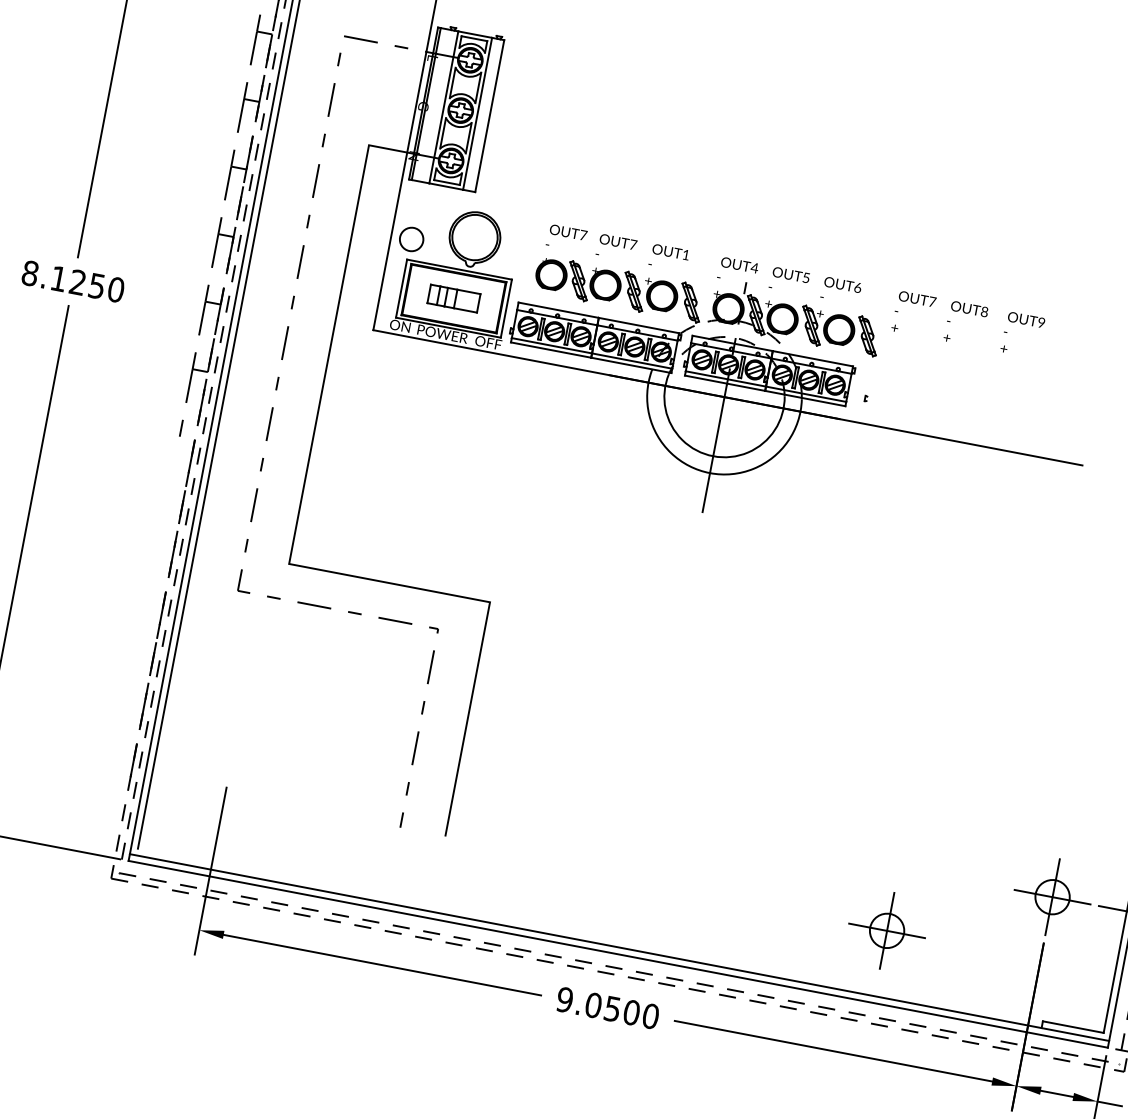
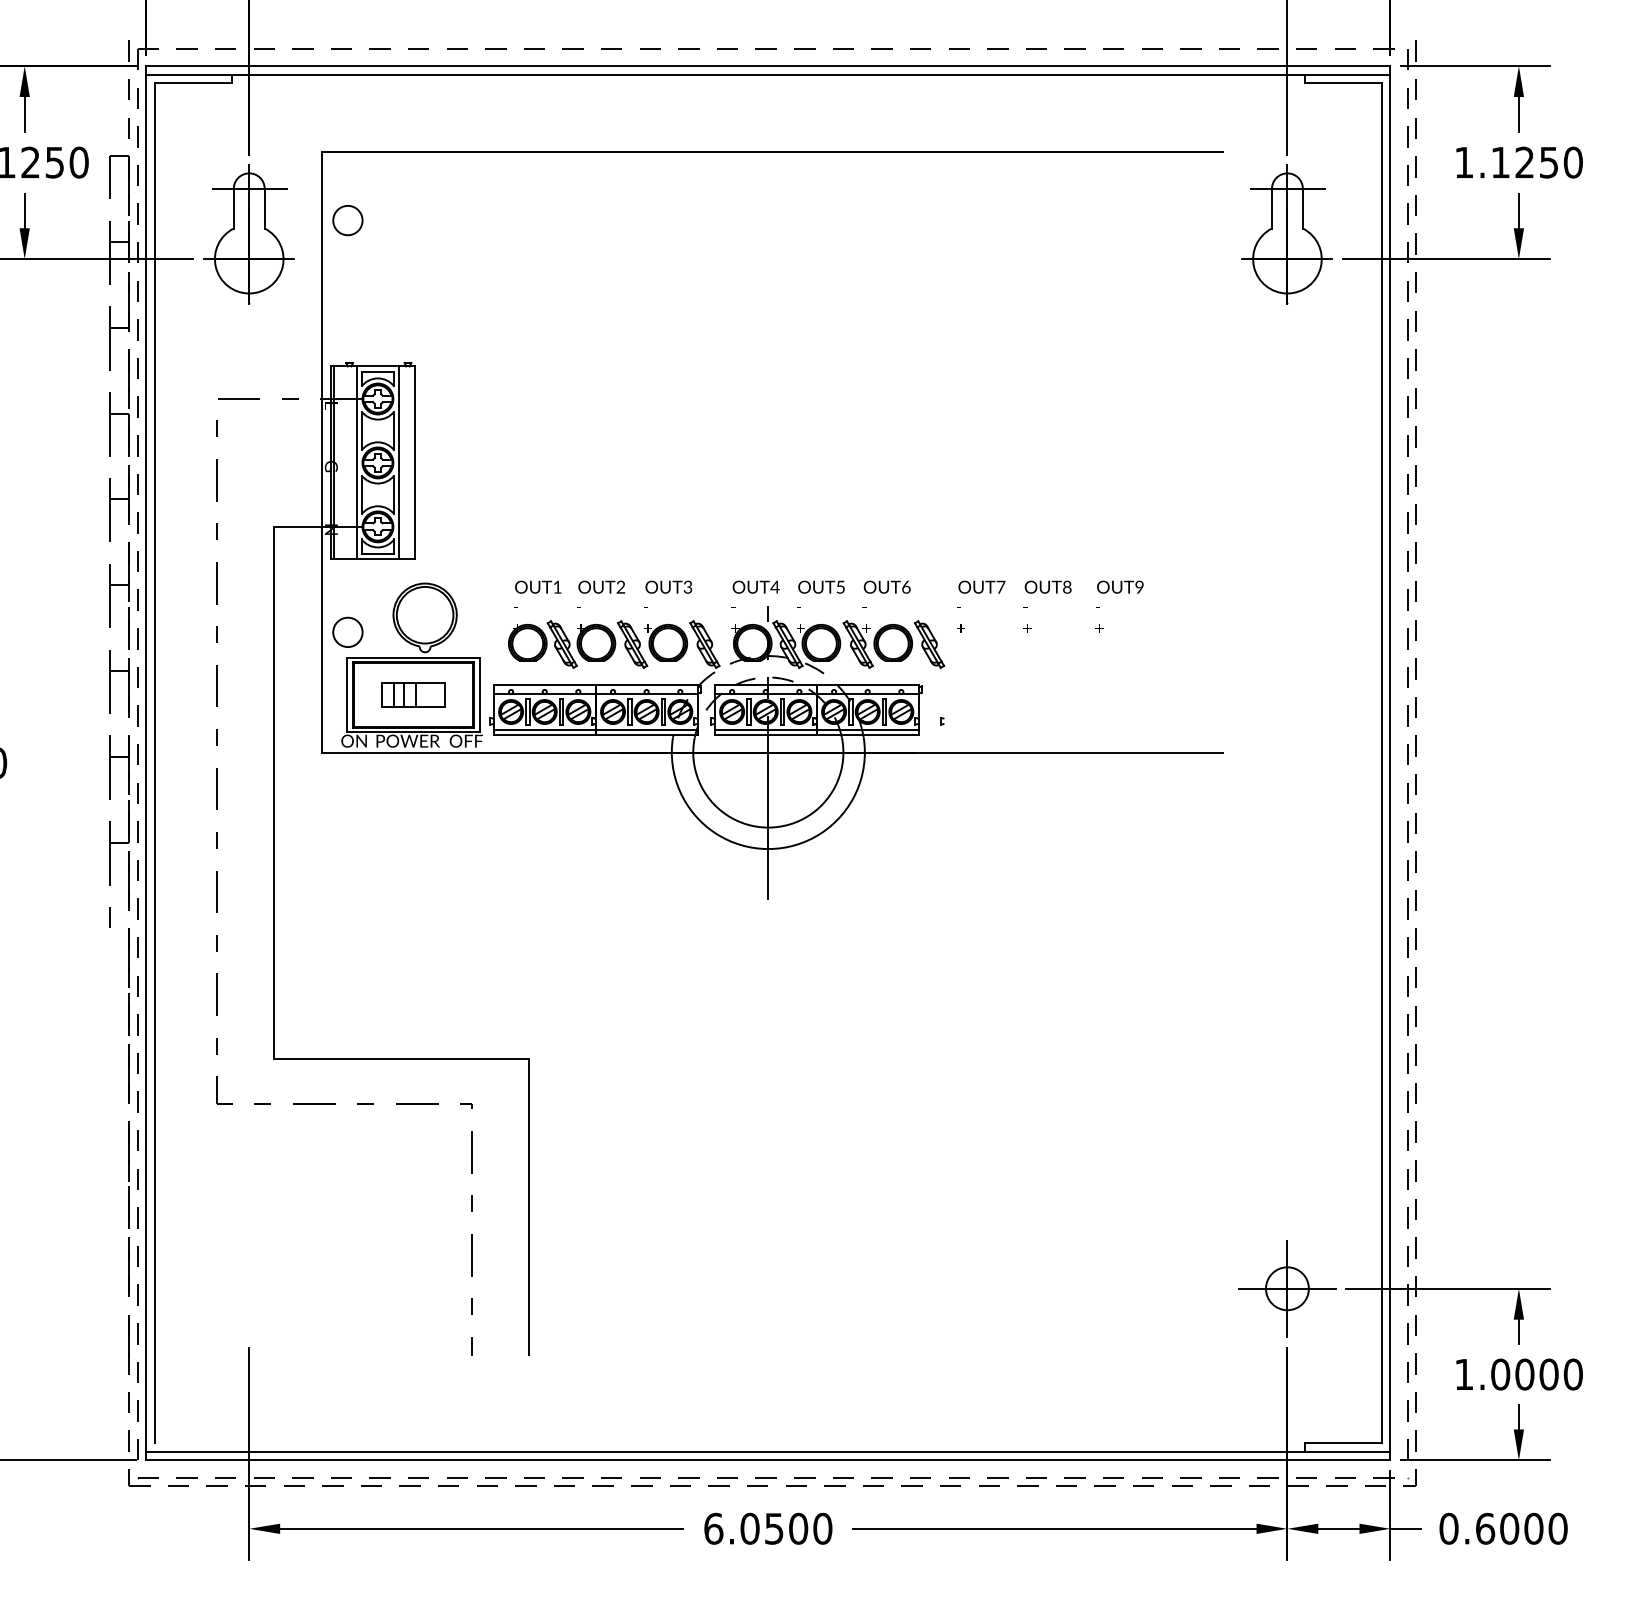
text: (583, 234) -> (557, 586), OUT7 -> OUT1
text: (633, 244) -> (620, 586), OUT7 -> OUT2
text: (685, 254) -> (687, 586), OUT1 -> OUT3
part: (887, 930) -> (1092, 1368), removed
text: (564, 999) -> (713, 1528), 9.0500 -> 6.0500

